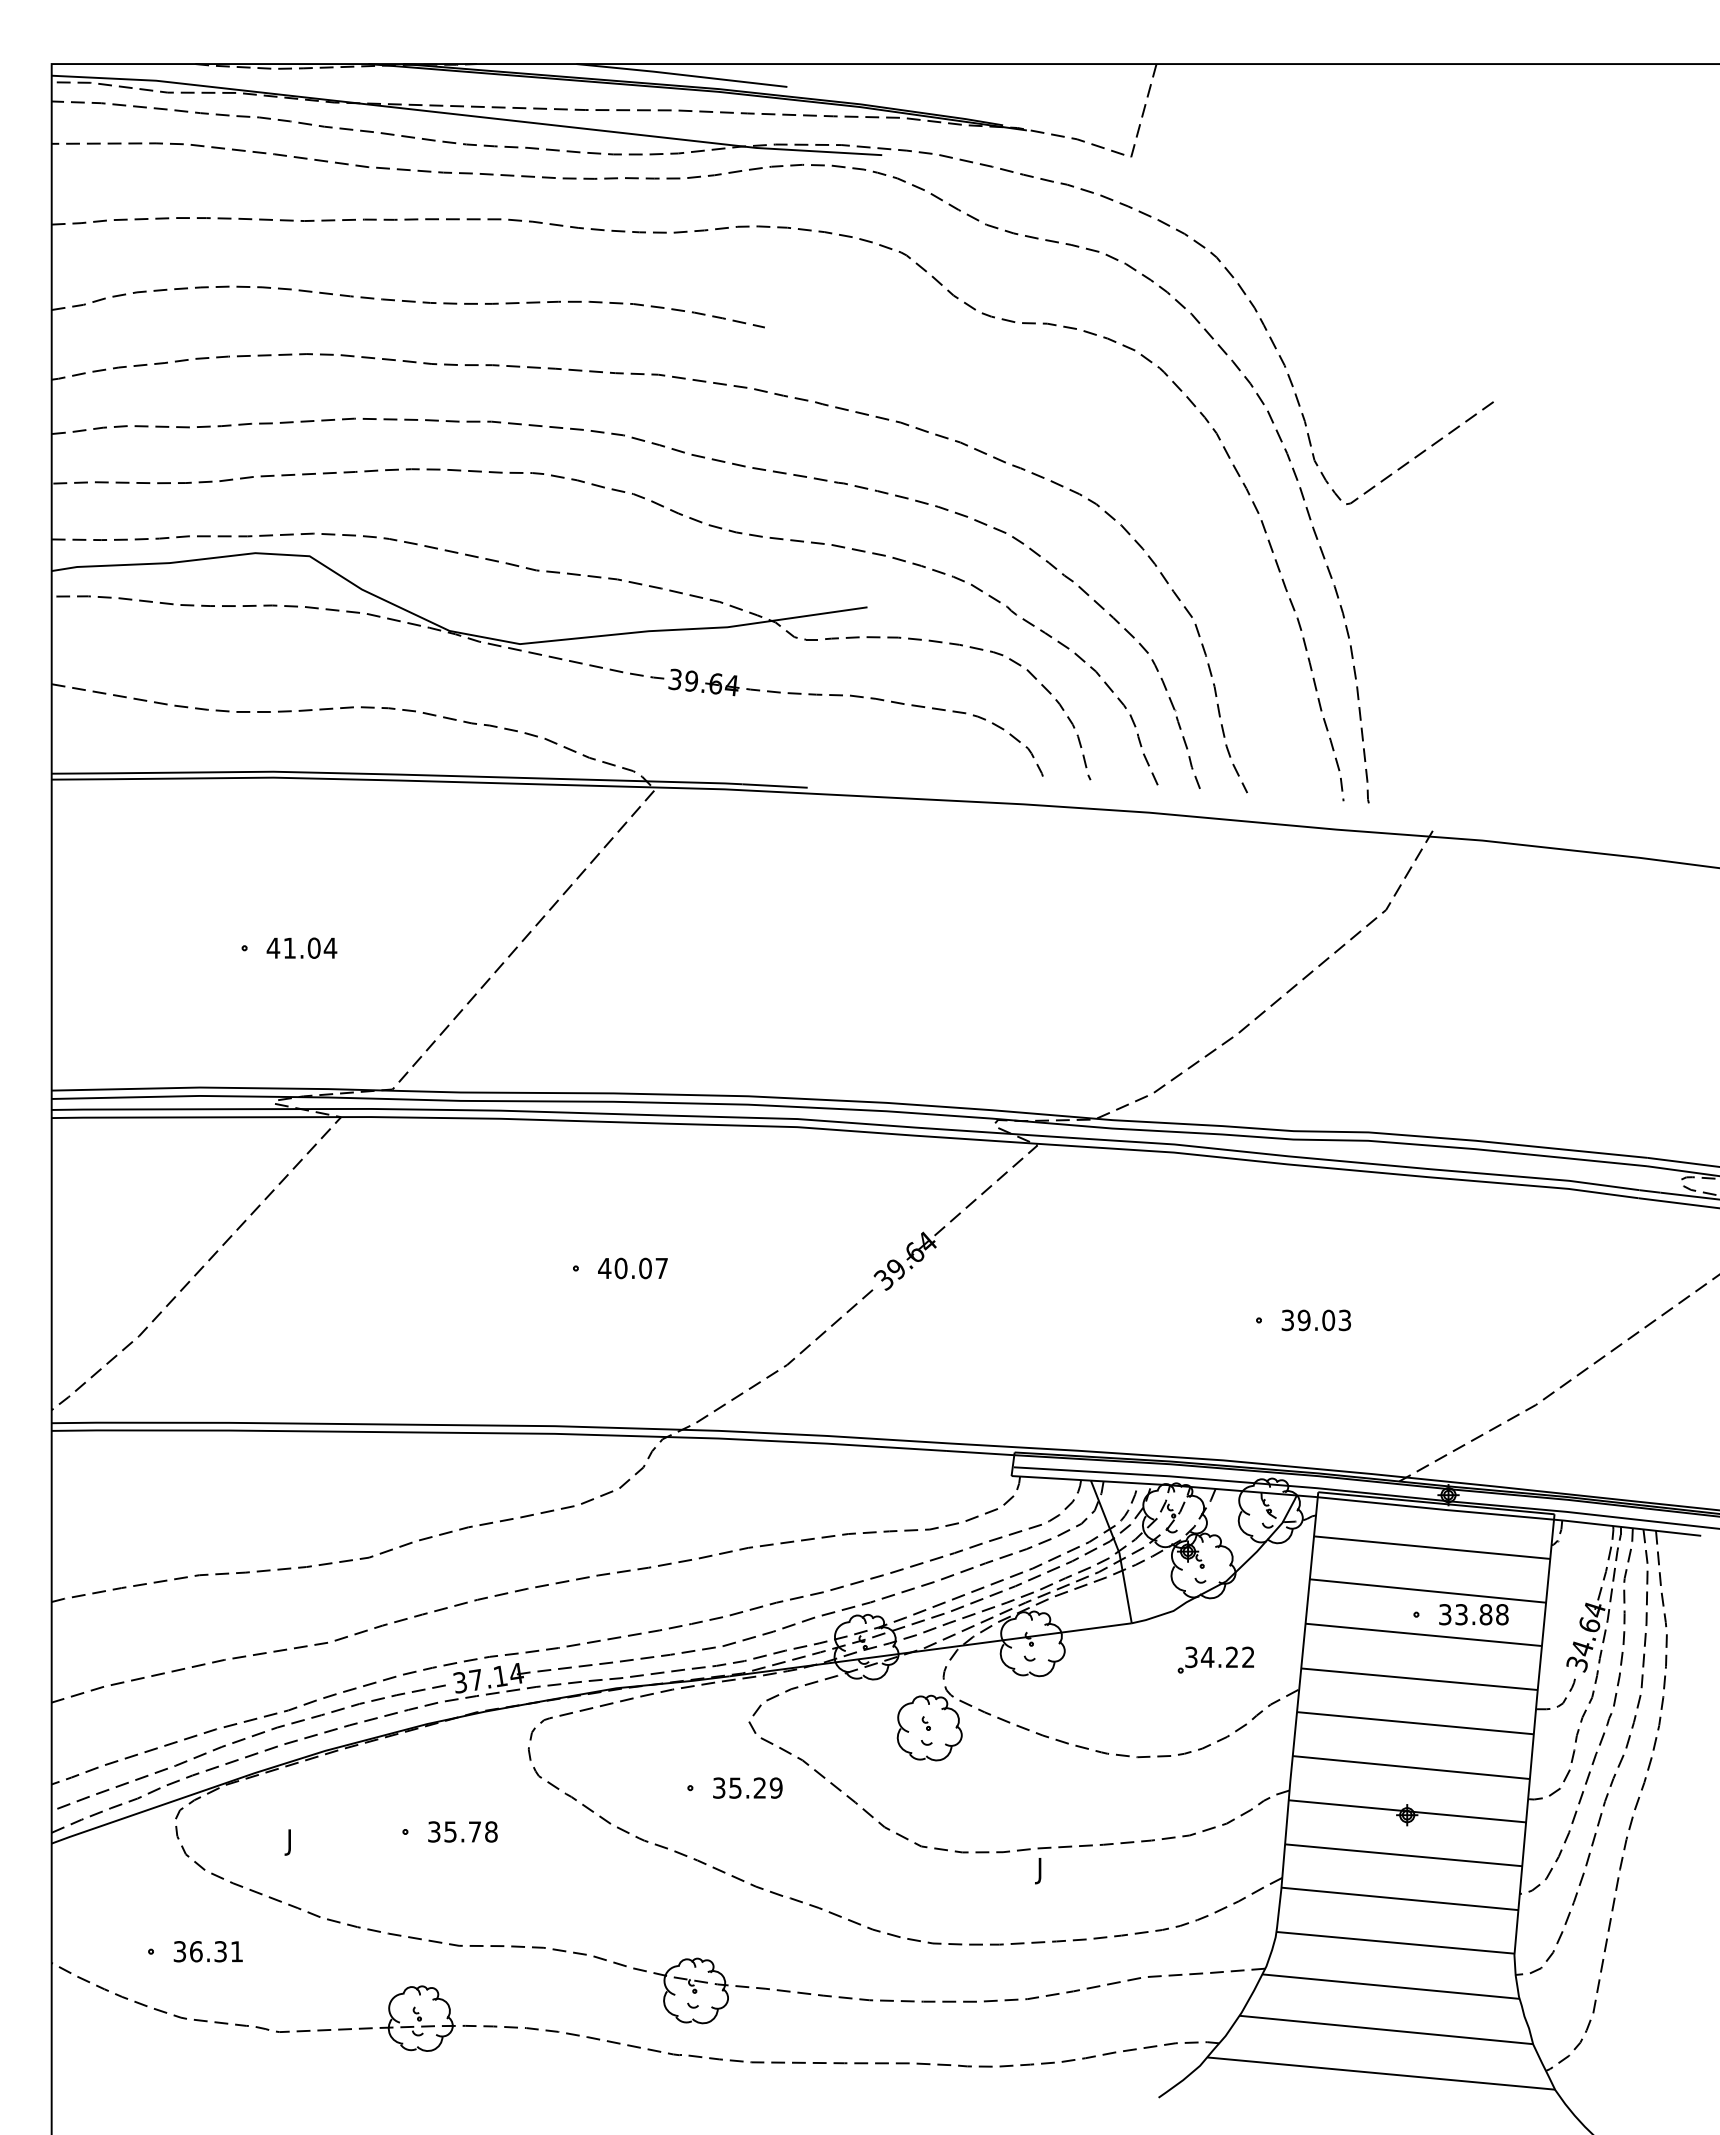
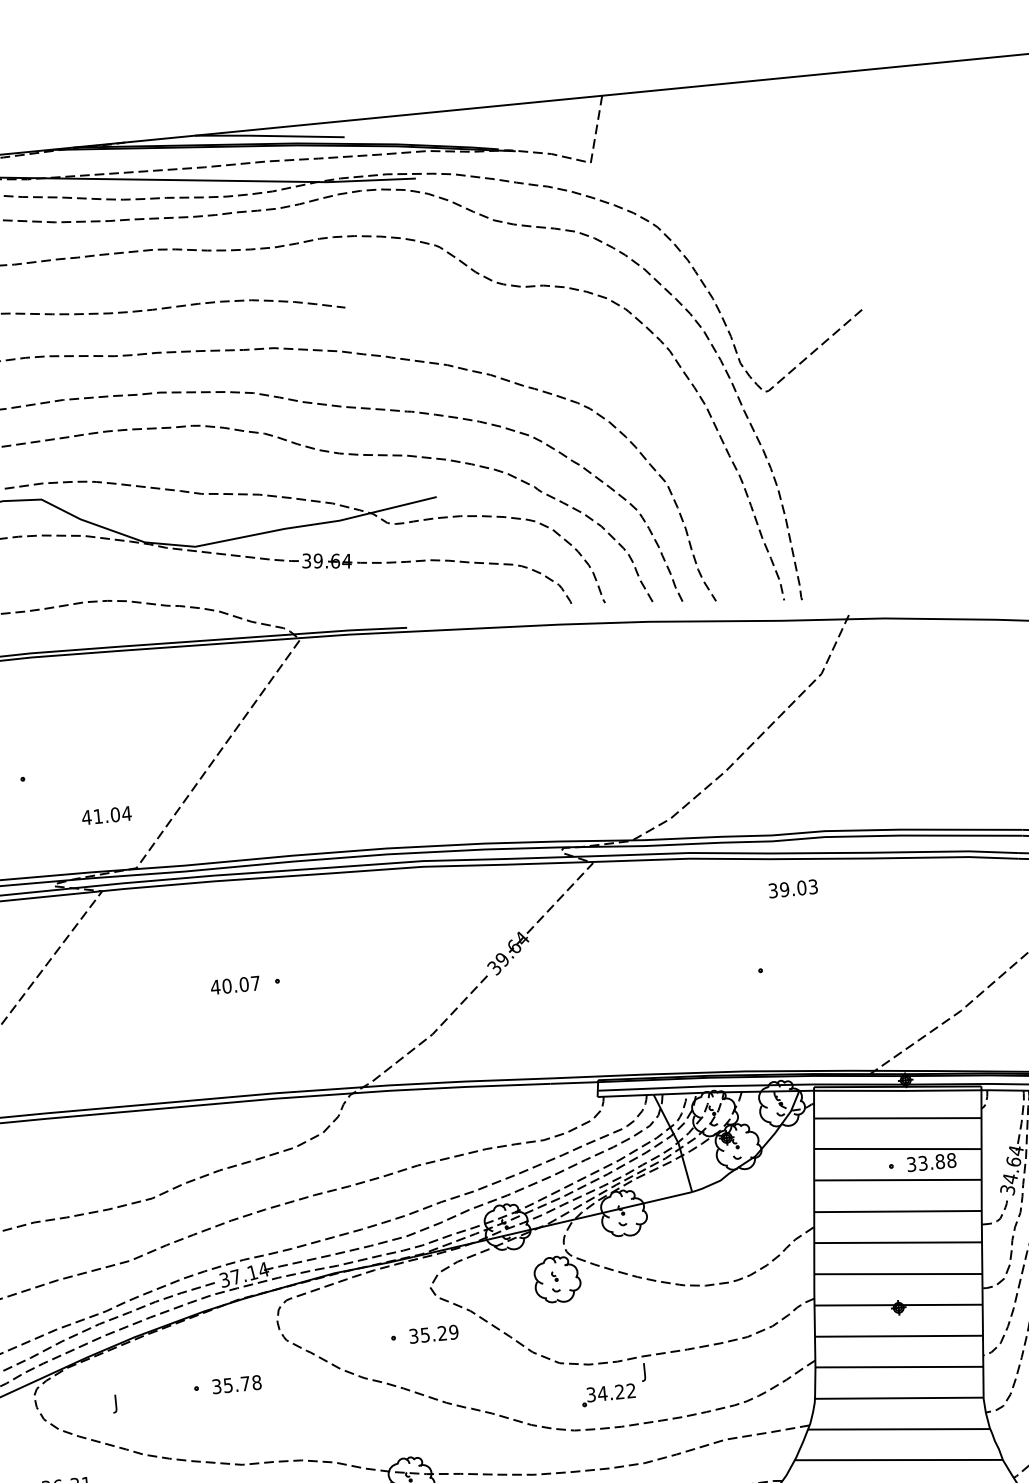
text: (301, 947) -> (106, 815), moved
text: (632, 1268) -> (235, 985), moved
text: (1315, 1320) -> (792, 888), moved
part: (1215, 1659) -> (608, 1394), moved

